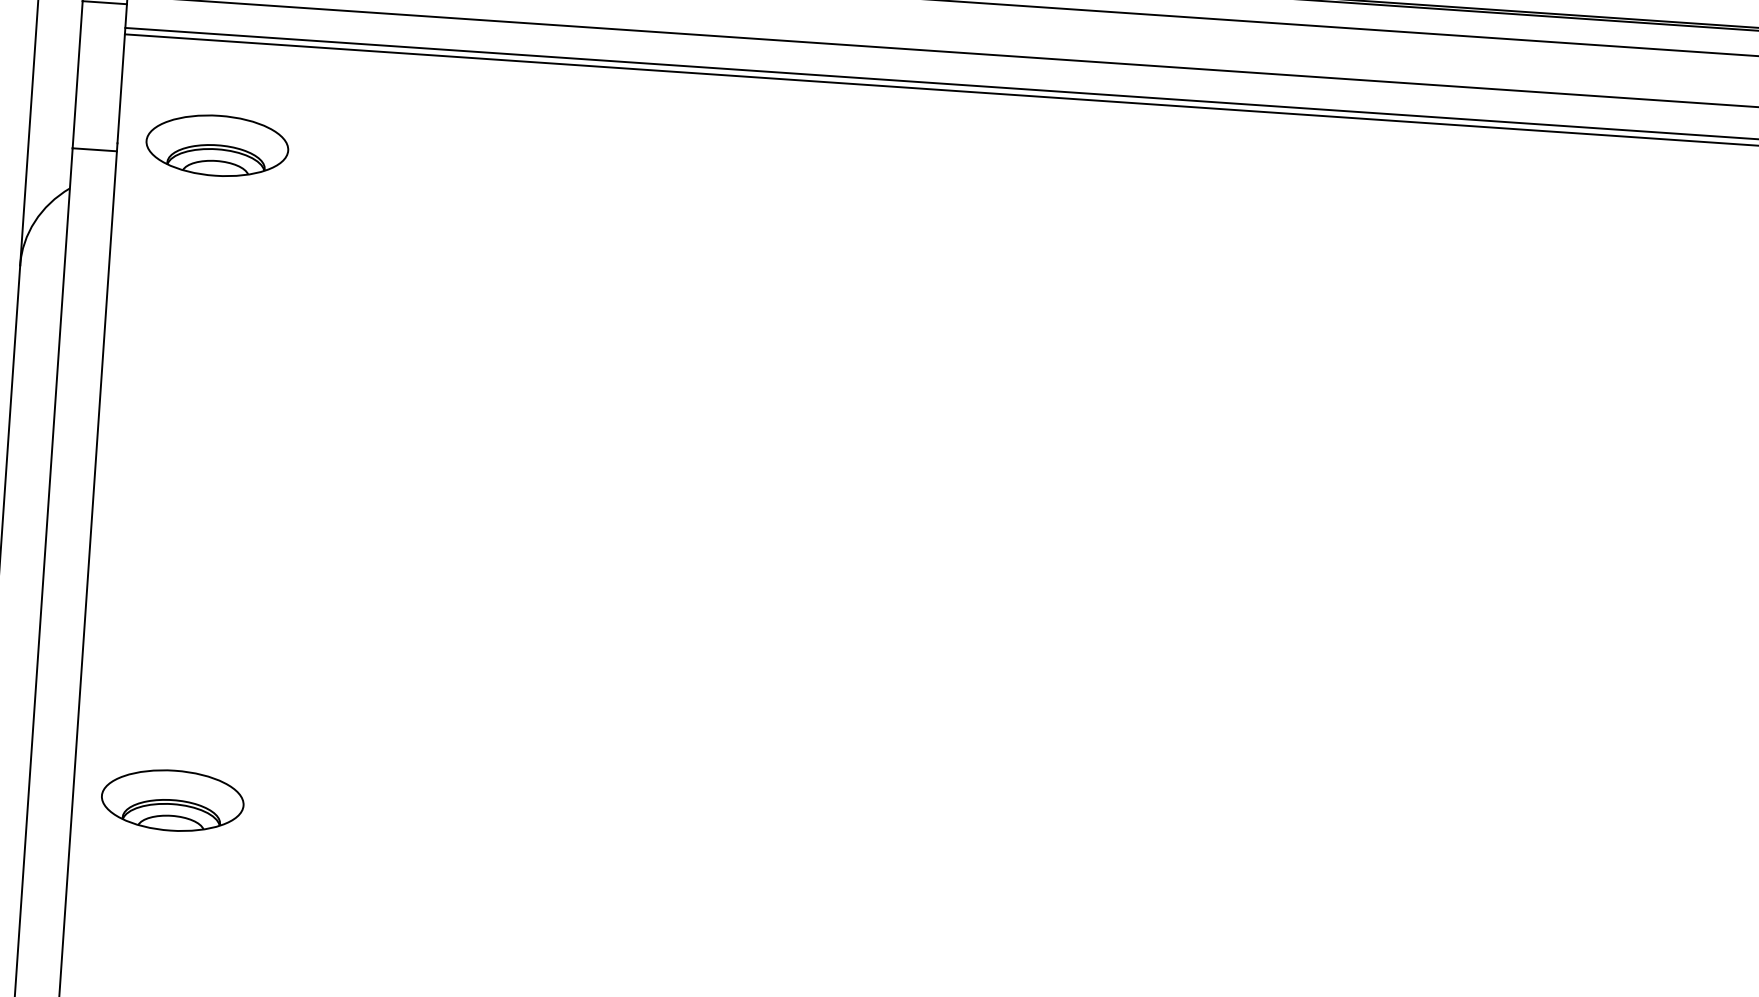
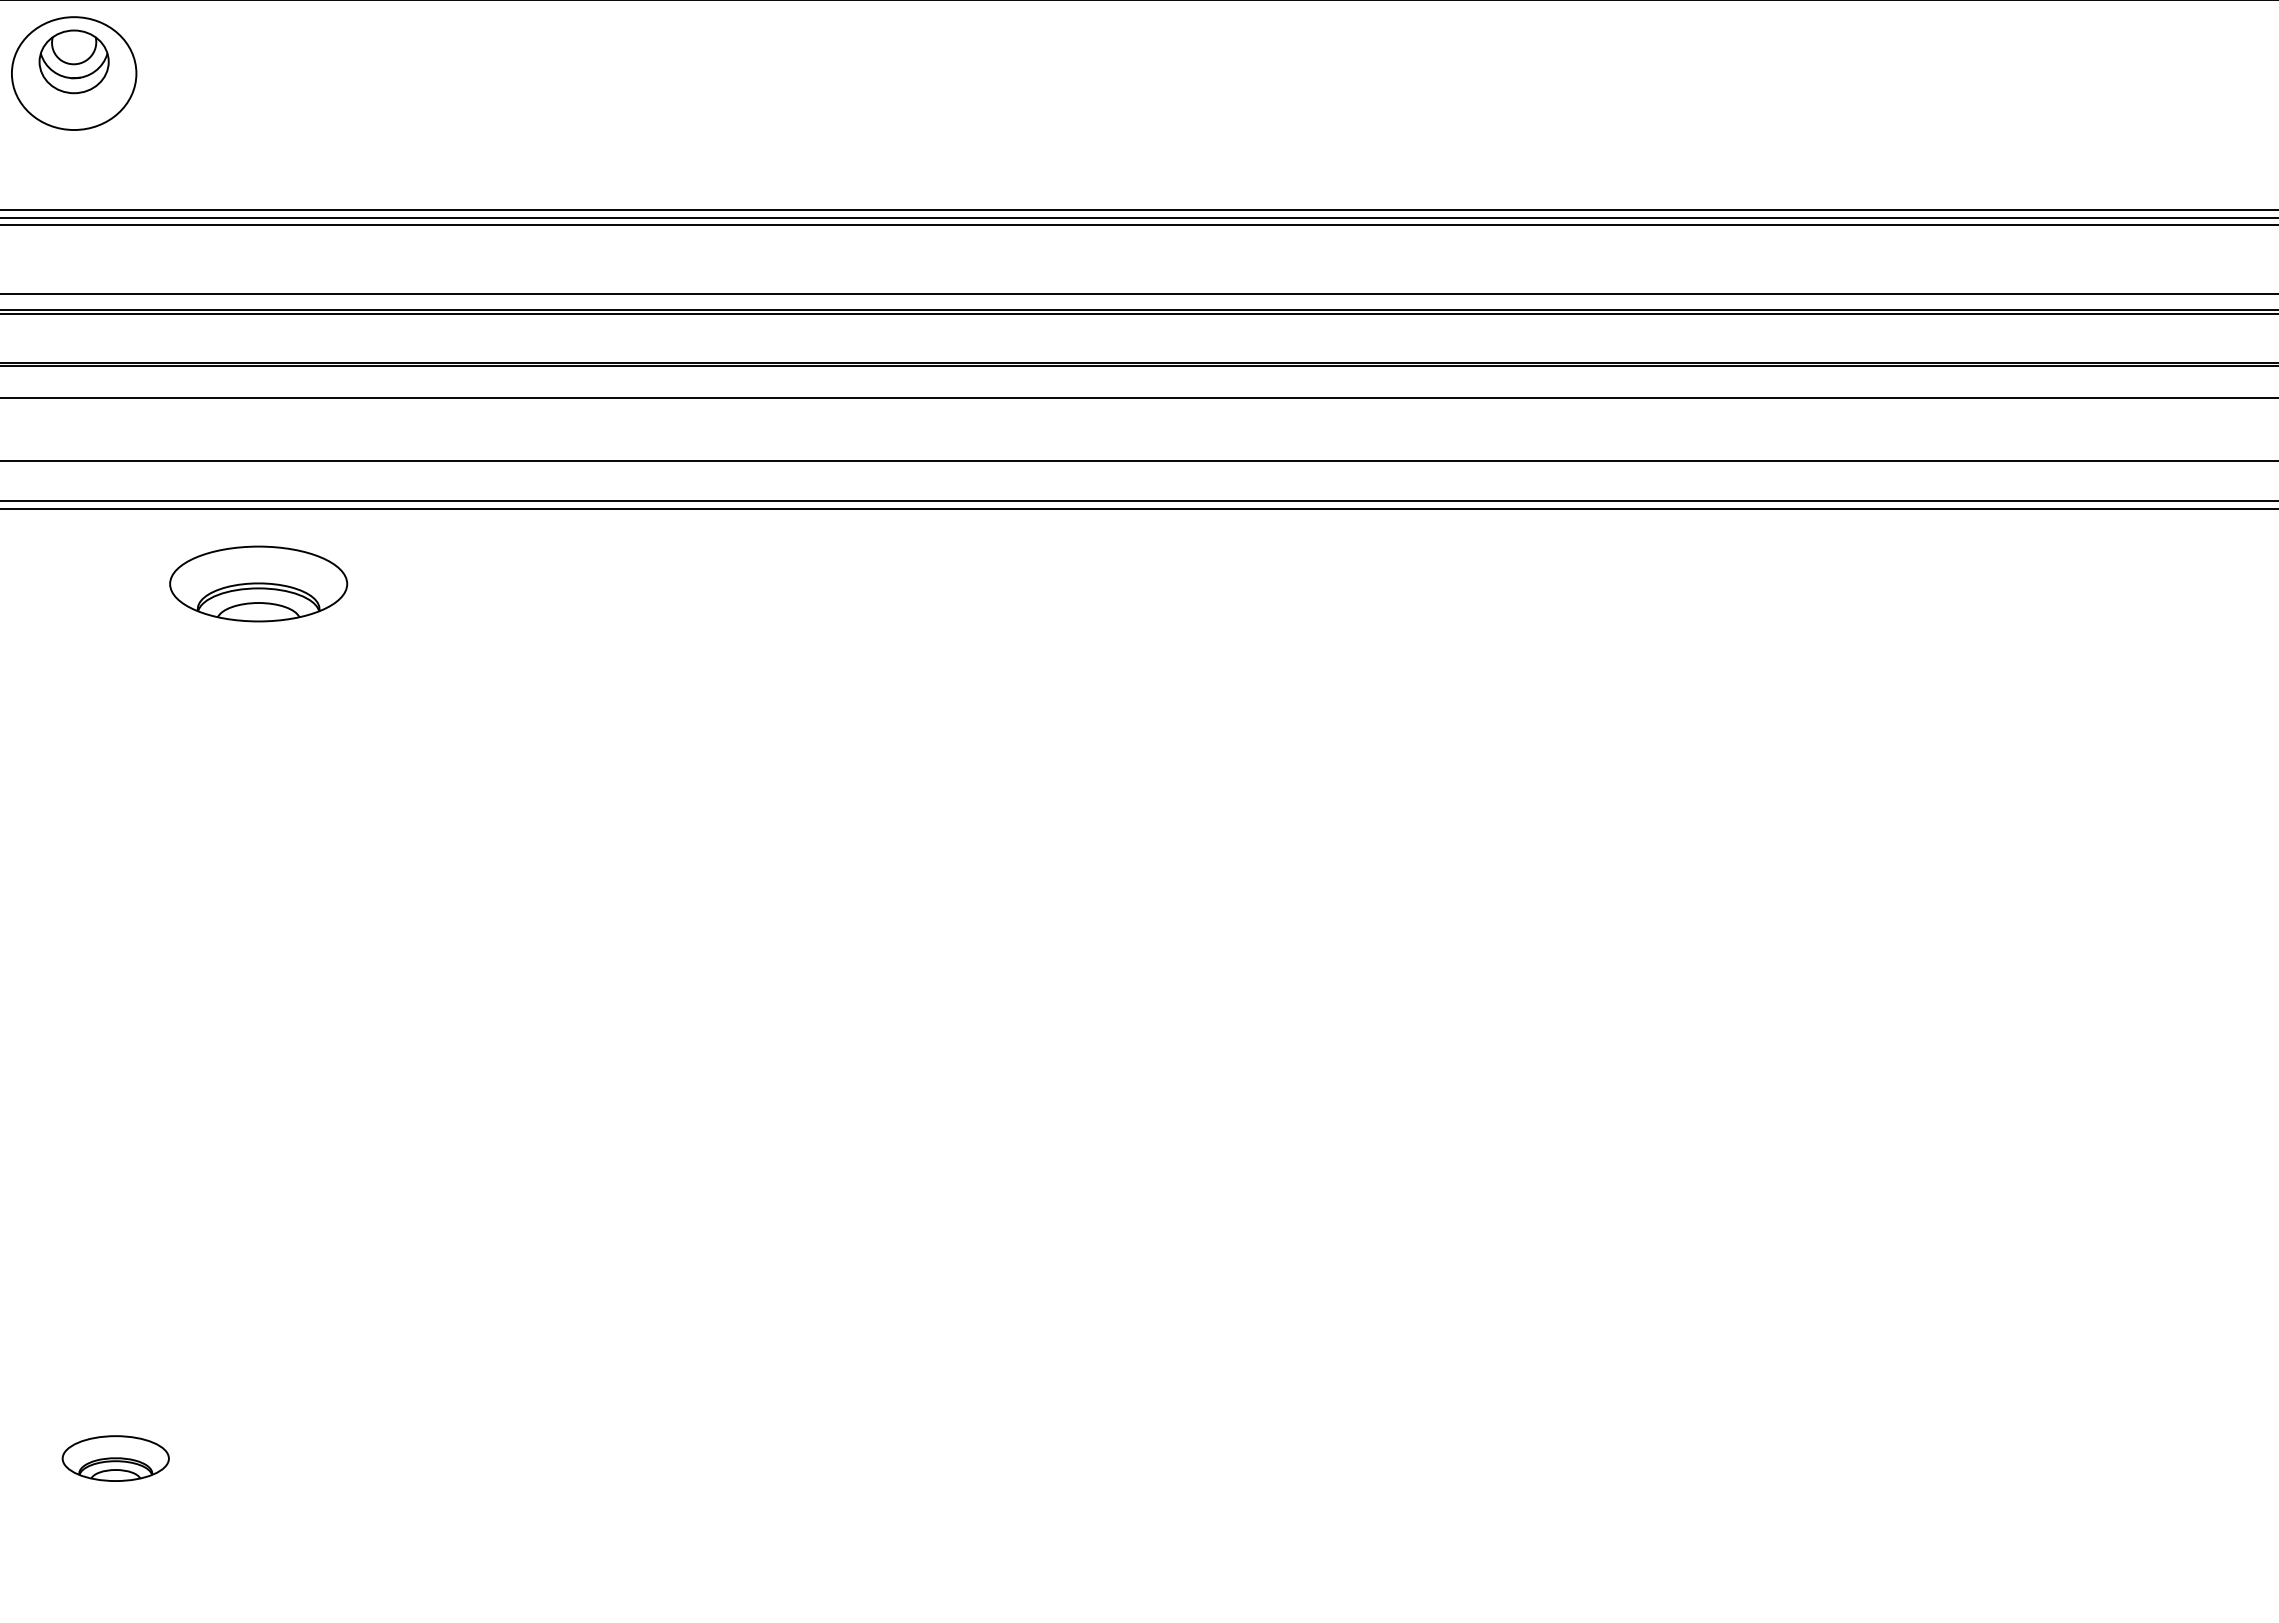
part: (217, 145) -> (258, 583), moved
part: (172, 800) -> (115, 1458), size x0.6

